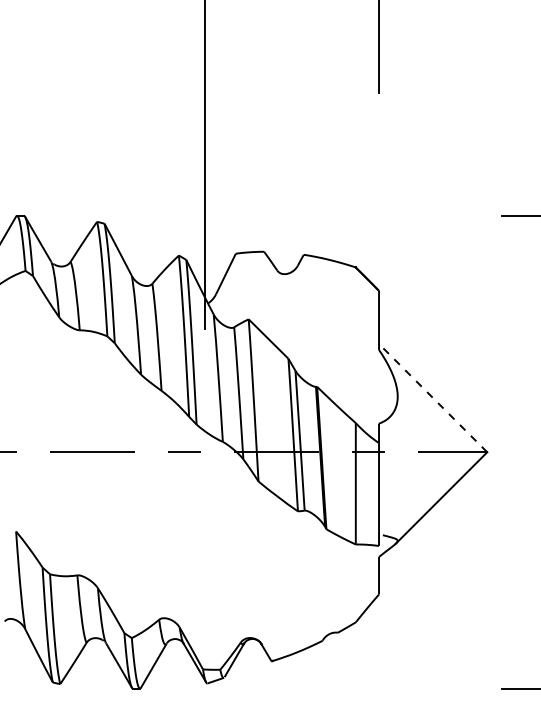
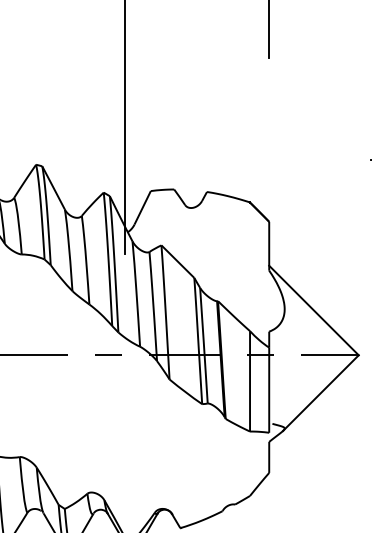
line: (433, 398) -> (314, 310), dashed -> solid

